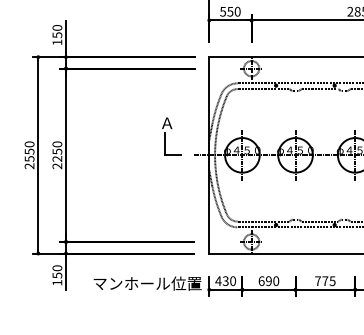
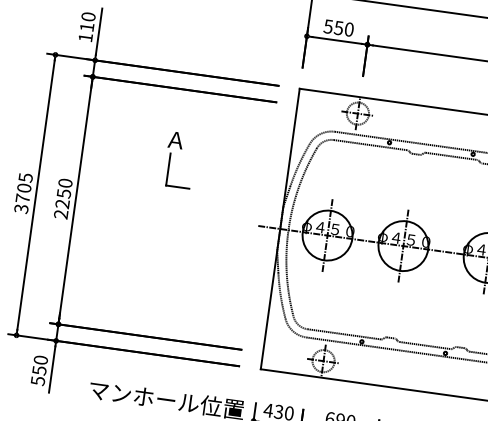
text: (57, 35) -> (87, 27), 150 -> 110
part: (171, 136) -> (179, 159), moved
text: (29, 155) -> (23, 193), 2550 -> 3705
text: (57, 282) -> (38, 380), 150 -> 550

